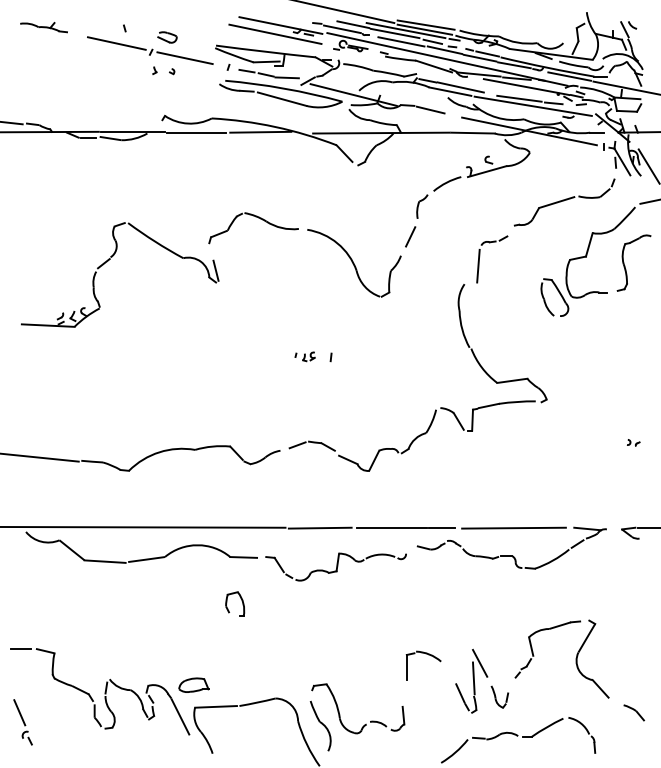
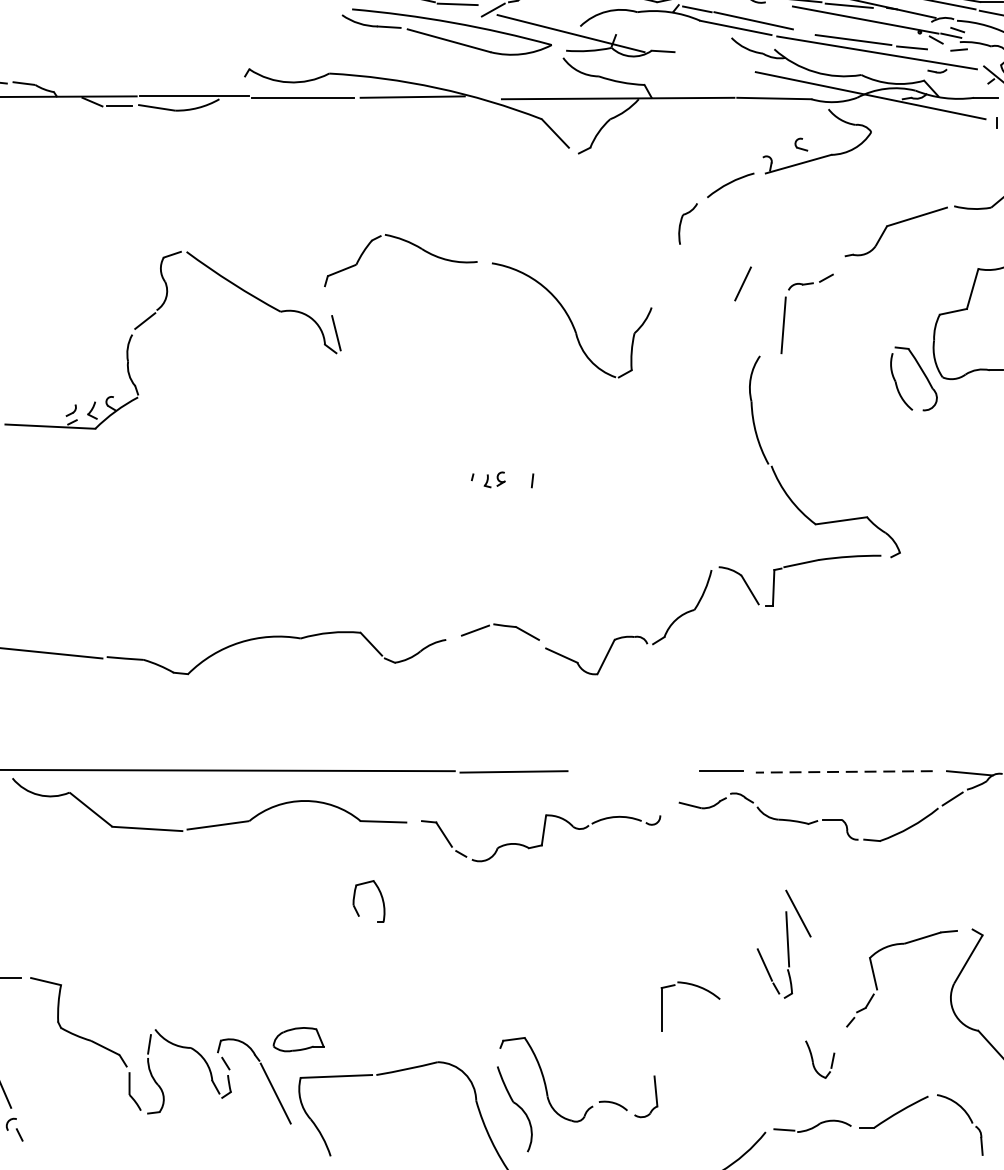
line: (430, 109) -> (701, 58), removed
line: (410, 236) -> (742, 283), moved
line: (391, 527) -> (635, 770), removed
line: (514, 528) -> (845, 772), solid -> dashed
part: (471, 680) -> (783, 942), moved

